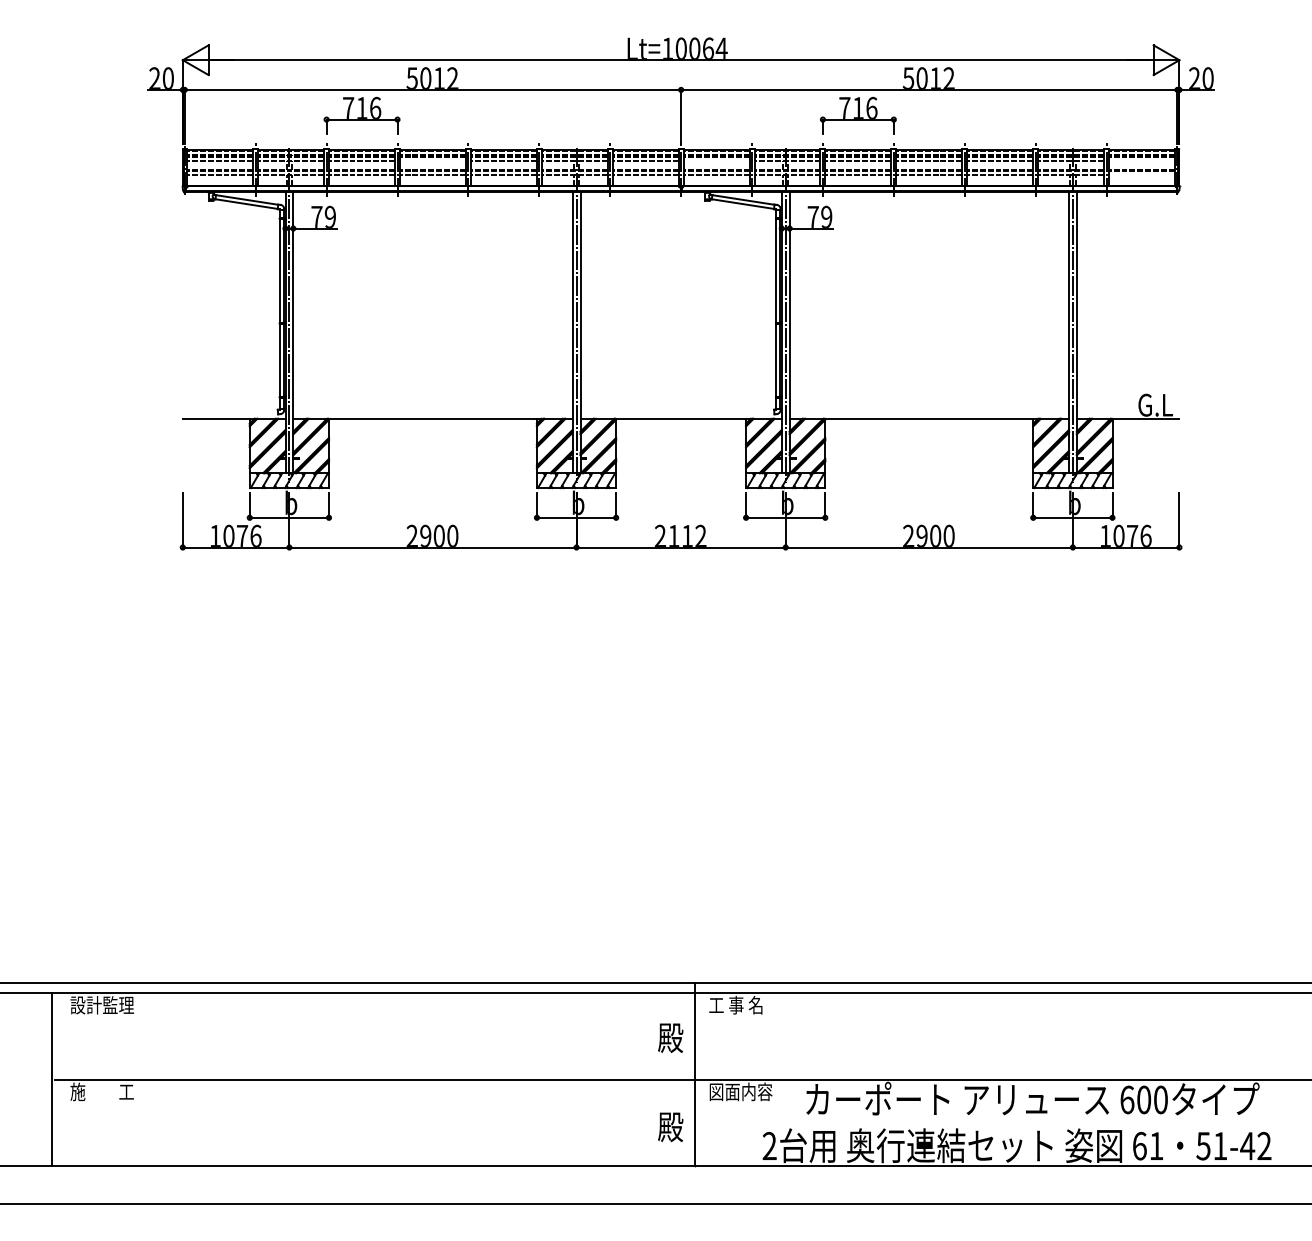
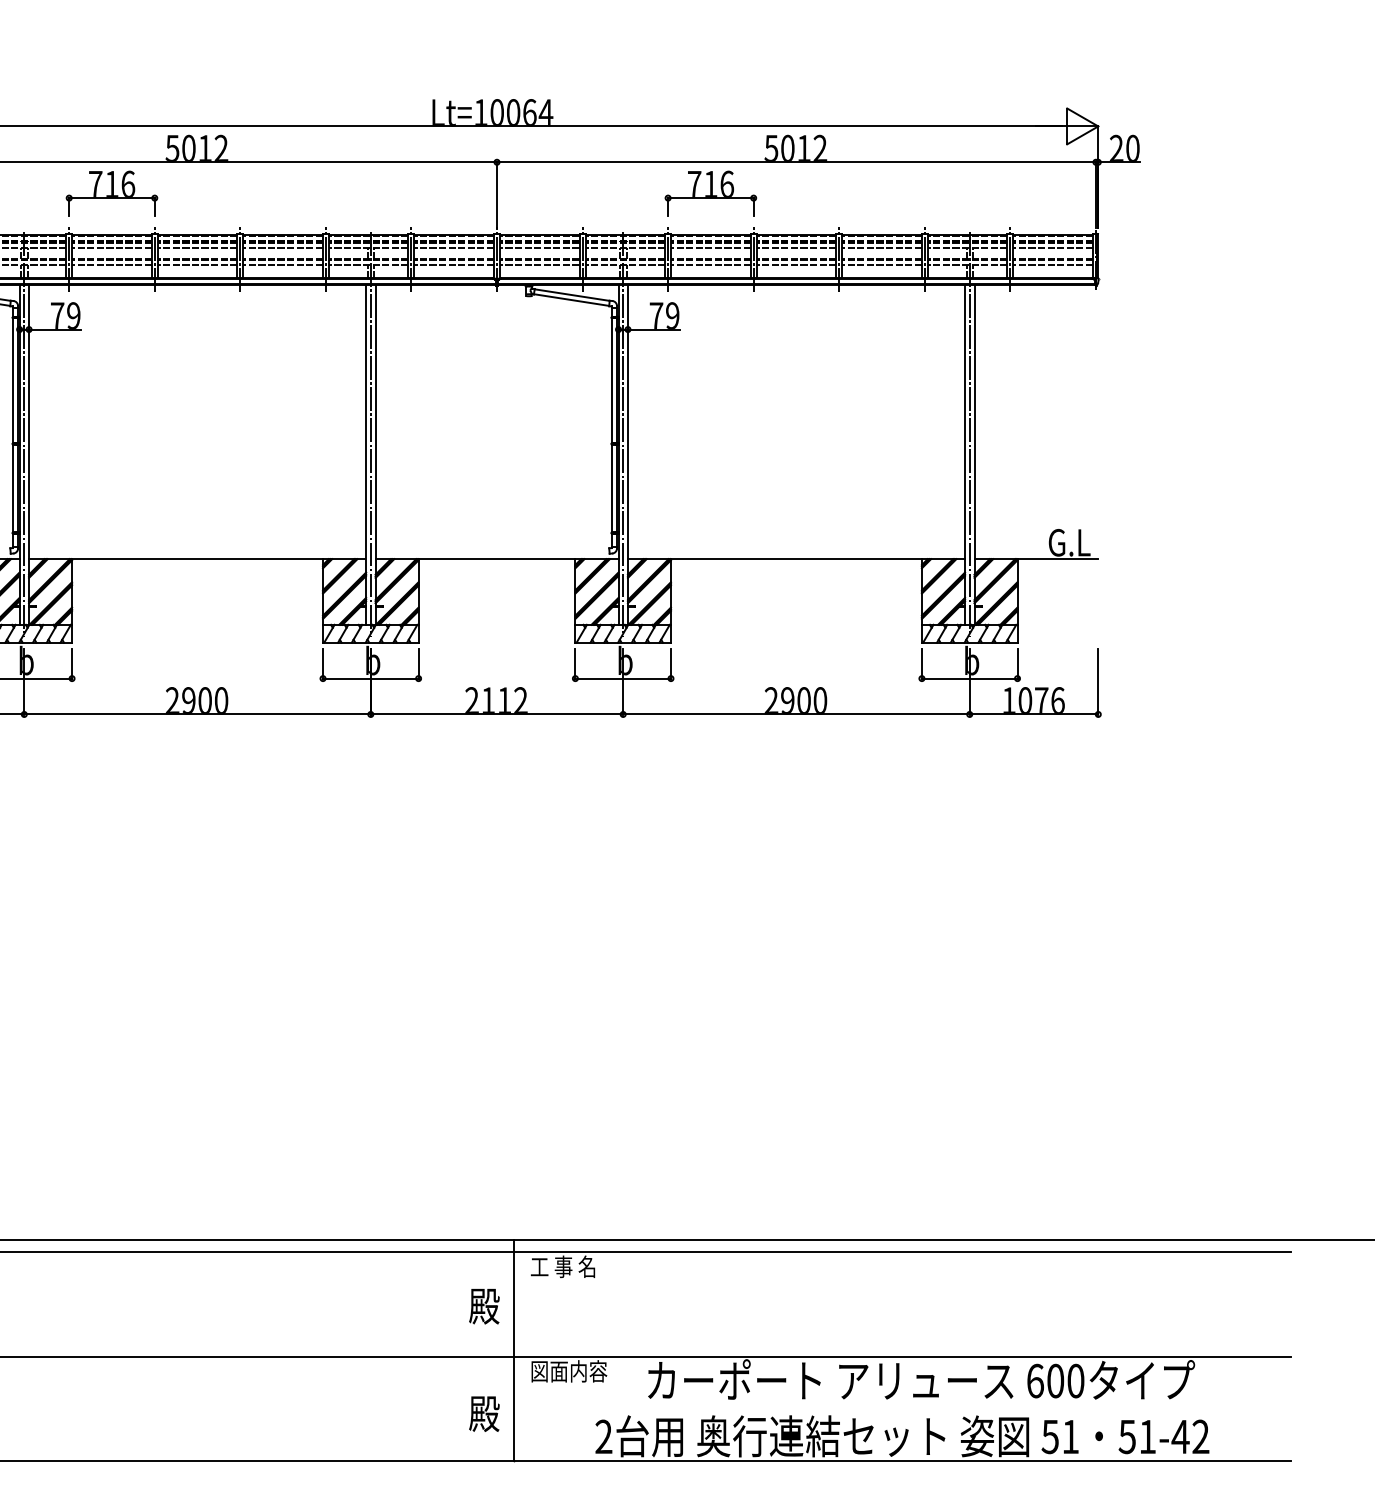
line: (432, 160) -> (196, 247), added
line: (716, 160) -> (539, 247), added
line: (1141, 160) -> (1052, 247), added
line: (1141, 175) -> (1052, 265), added
text: (1139, 1145) -> (1050, 1436), 61 -> 51

